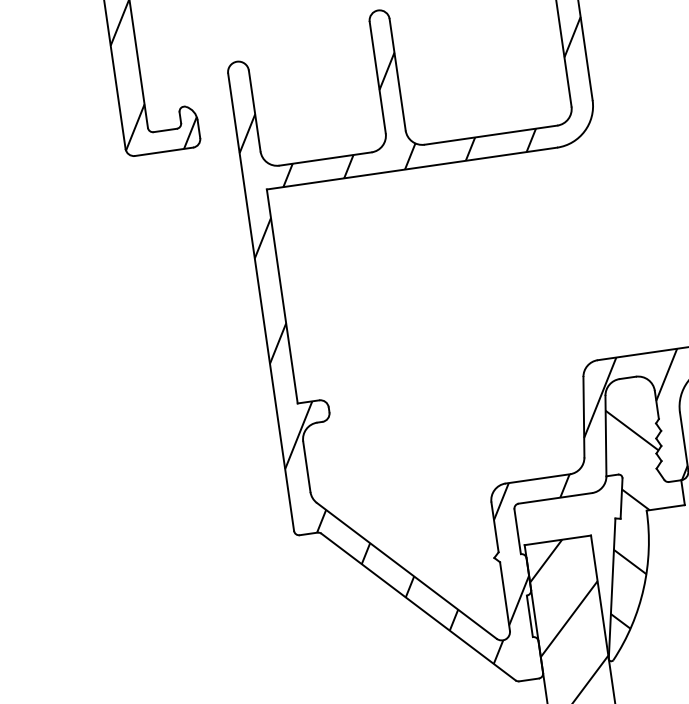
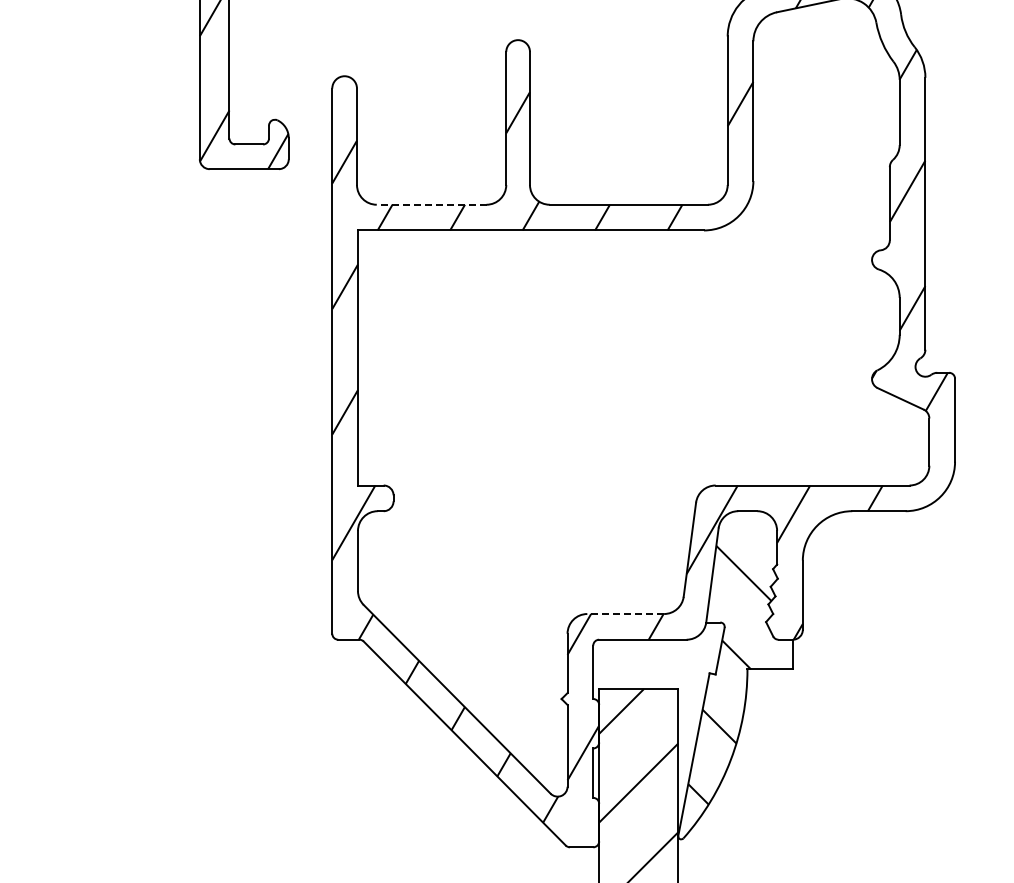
line: (325, 158) -> (431, 204), solid -> dashed
line: (537, 479) -> (625, 614), solid -> dashed

